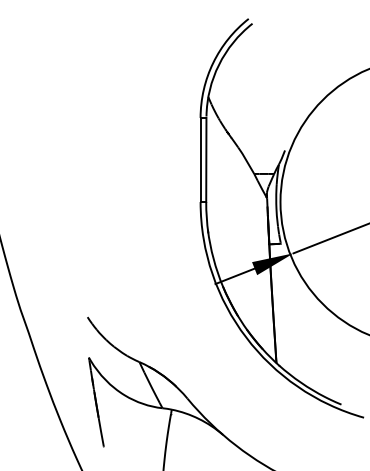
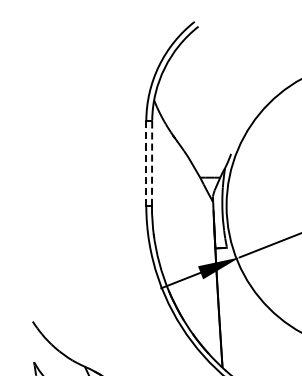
line: (206, 159) -> (152, 163), solid -> dashed
line: (200, 160) -> (146, 164), solid -> dashed

